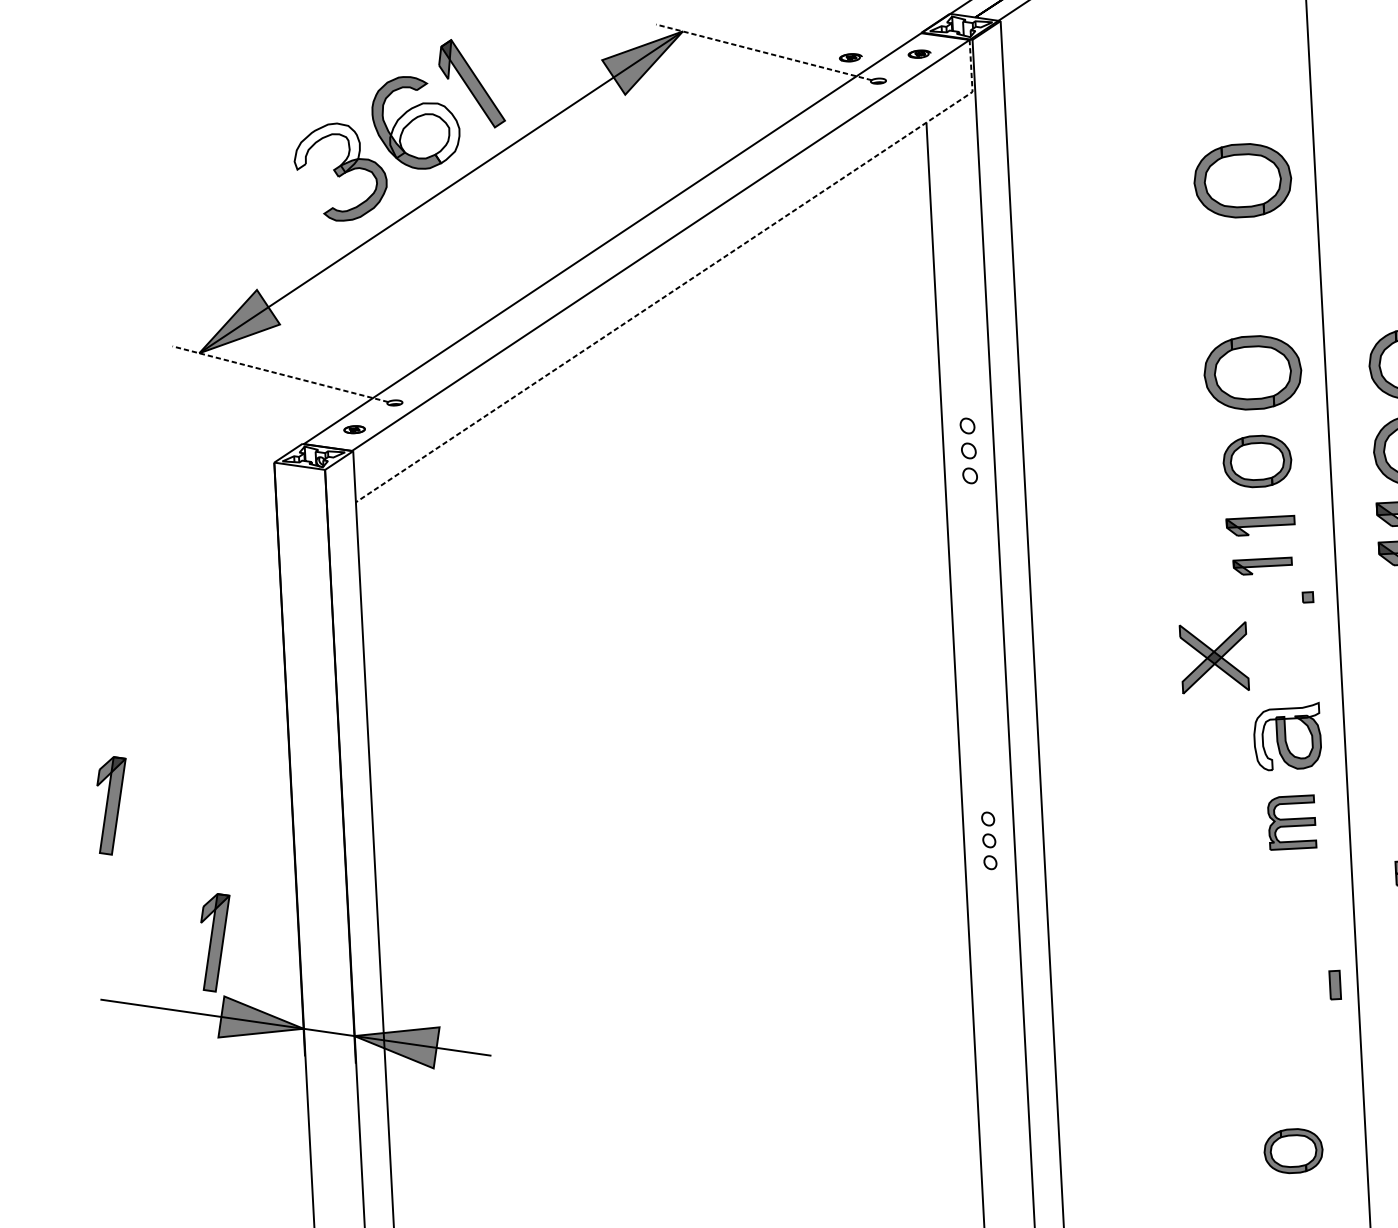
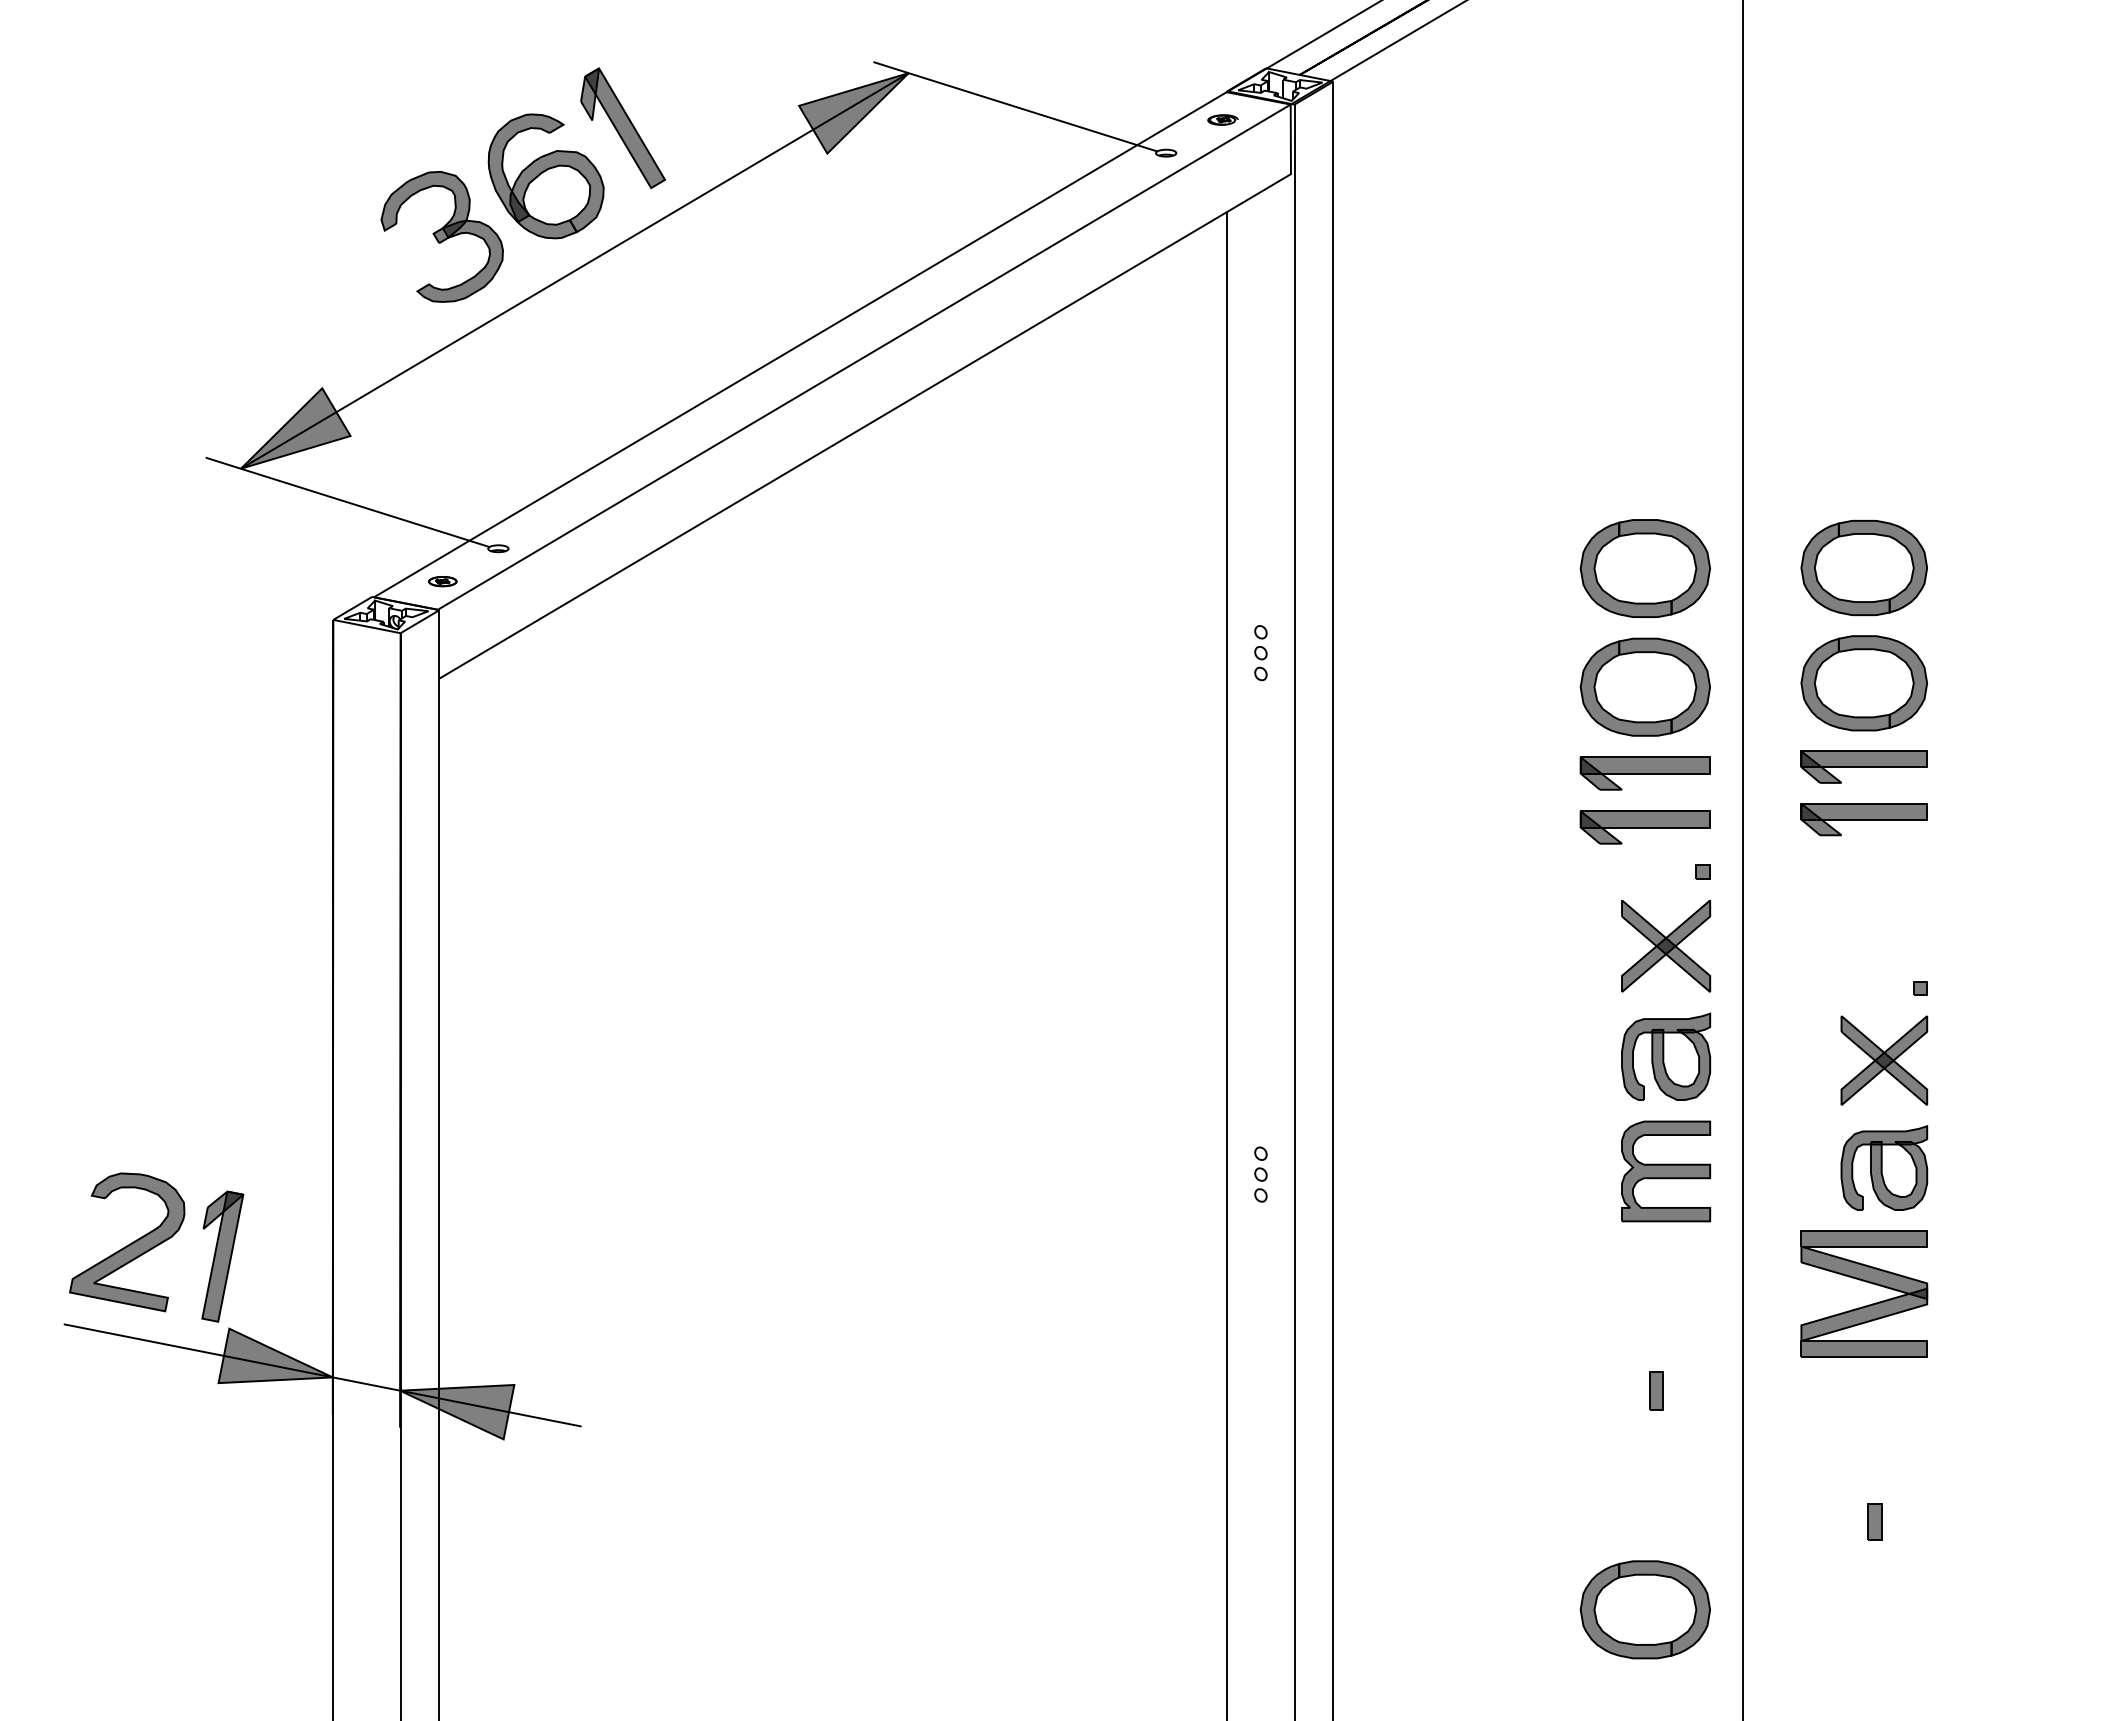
line: (764, 52) -> (1015, 106), dashed -> solid
part: (850, 57) -> (1130, 119), removed
fill: (424, 133) -> (556, 191), added
fill: (326, 148) -> (425, 204), added
part: (1242, 180) -> (1644, 311), removed
line: (686, 282) -> (895, 408), dashed -> solid
line: (280, 374) -> (347, 502), dashed -> solid
part: (968, 451) -> (1260, 653), size x0.62
part: (1256, 461) -> (1644, 686), size x1.43
part: (1260, 526) -> (1644, 773), size x1.43
part: (1262, 566) -> (1644, 827), size x1.67
part: (1214, 657) -> (1666, 945), moved
fill: (1287, 736) -> (1666, 1056), added
part: (112, 805) -> (93, 1066), removed
part: (1292, 822) -> (1666, 1171), size x1.43
part: (988, 840) -> (1260, 1174), size x0.71
part: (144, 935) -> (127, 1242), added
part: (1335, 984) -> (1656, 1390), moved
part: (1293, 1150) -> (1644, 1609), size x1.67

